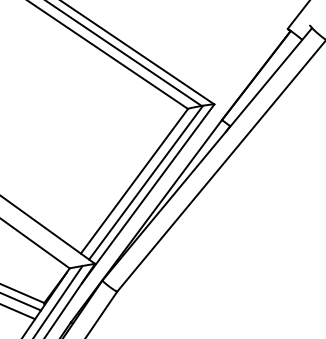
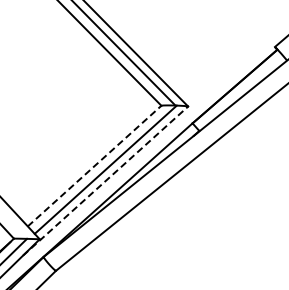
line: (134, 180) -> (94, 165), solid -> dashed
line: (148, 193) -> (105, 180), solid -> dashed

